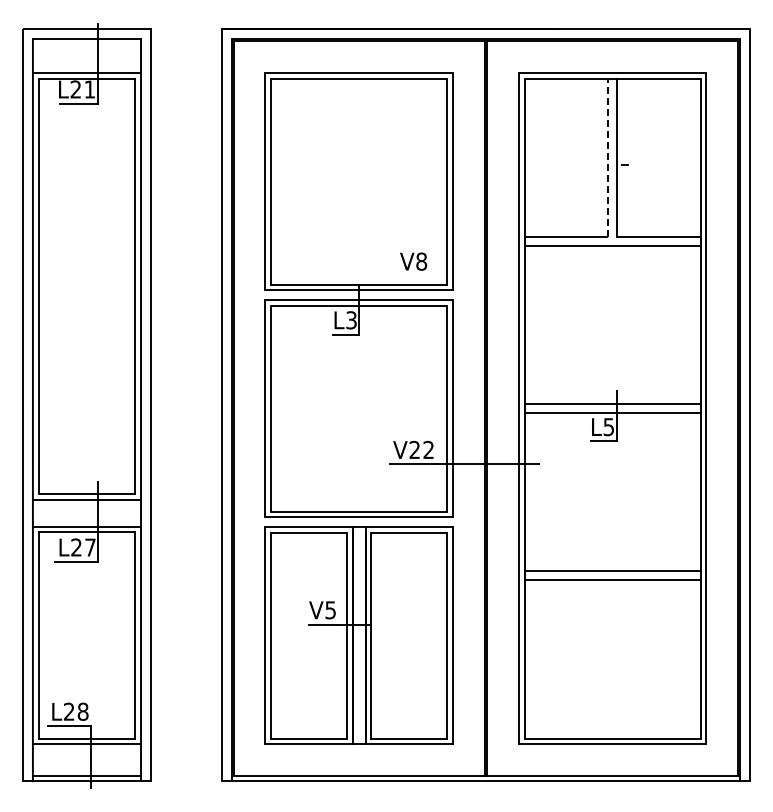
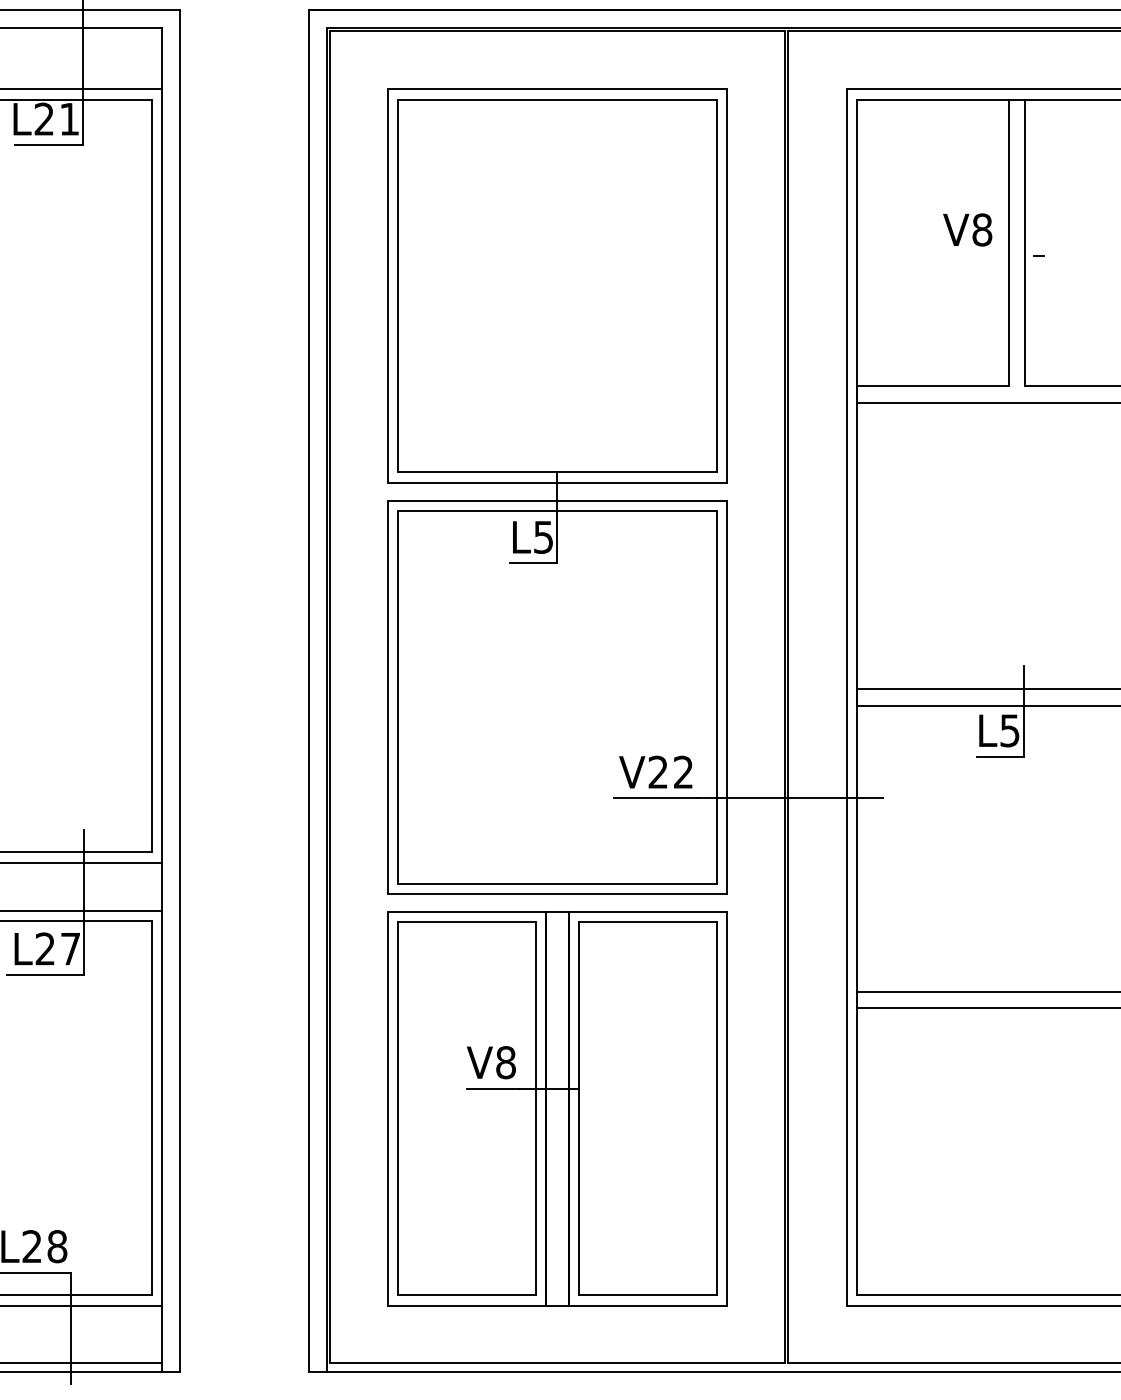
line: (608, 157) -> (1009, 242), dashed -> solid
text: (413, 261) -> (967, 229), moved
text: (351, 319) -> (543, 535), L3 -> L5
text: (330, 610) -> (505, 1063), V5 -> V8

